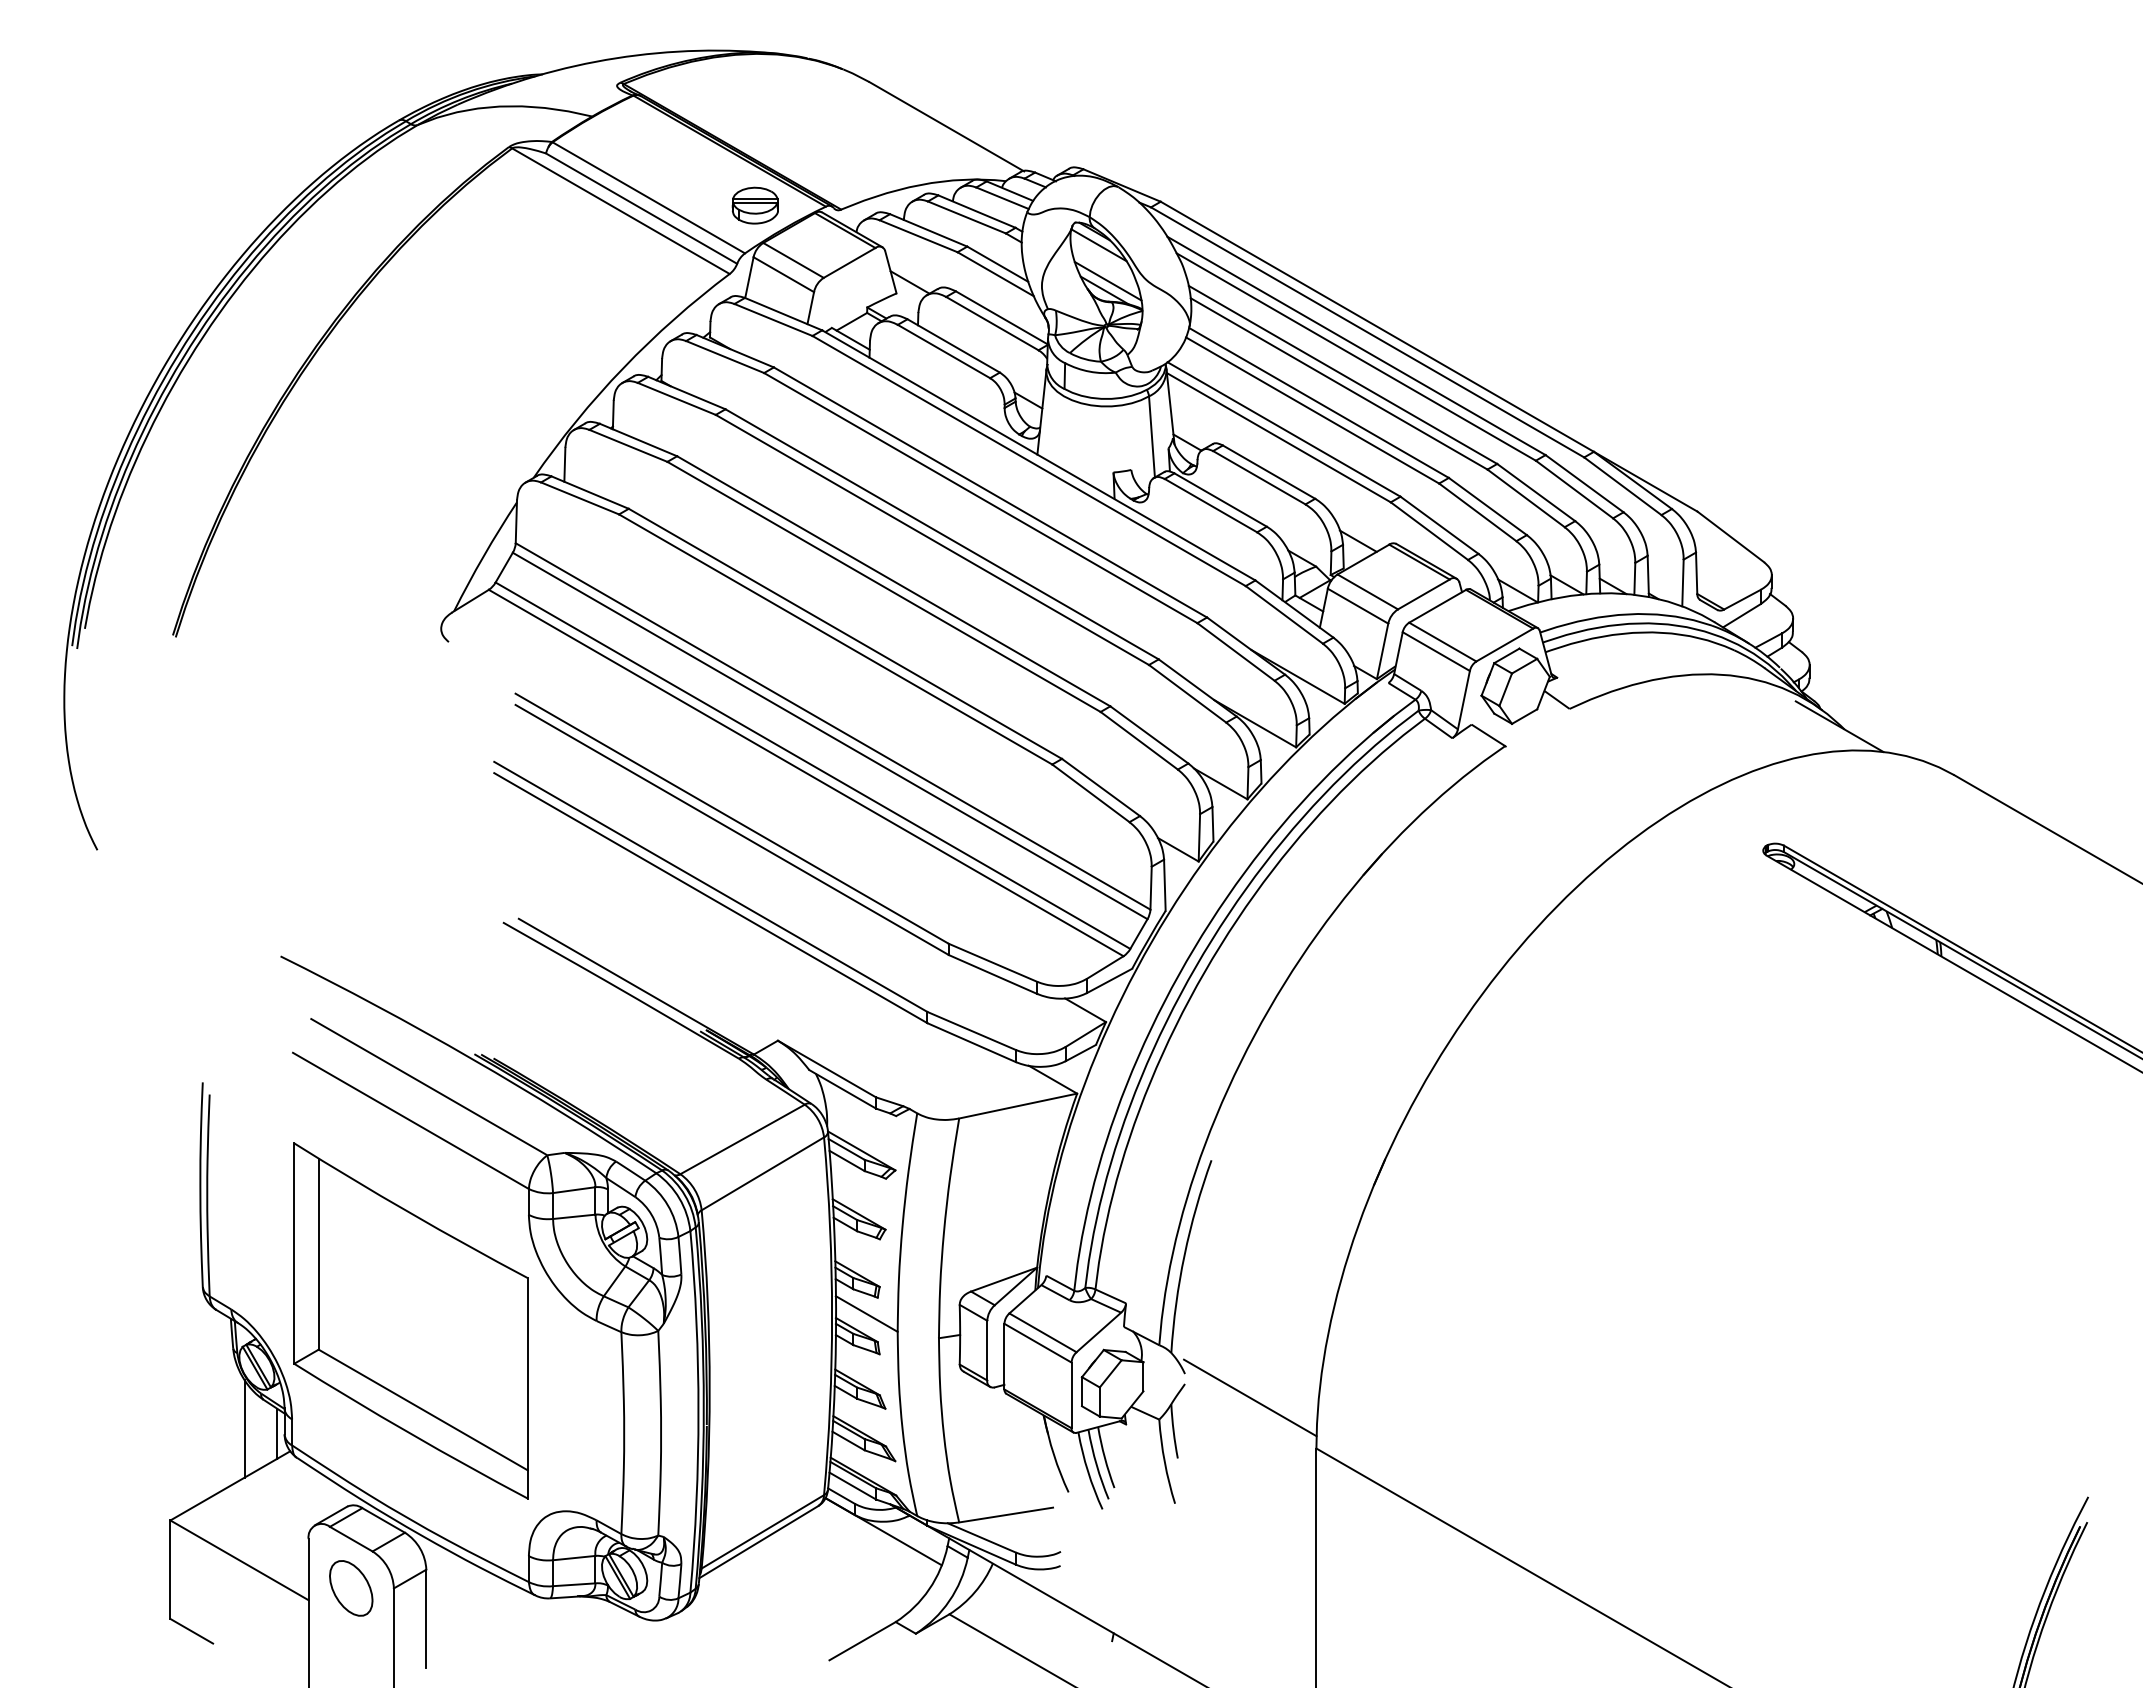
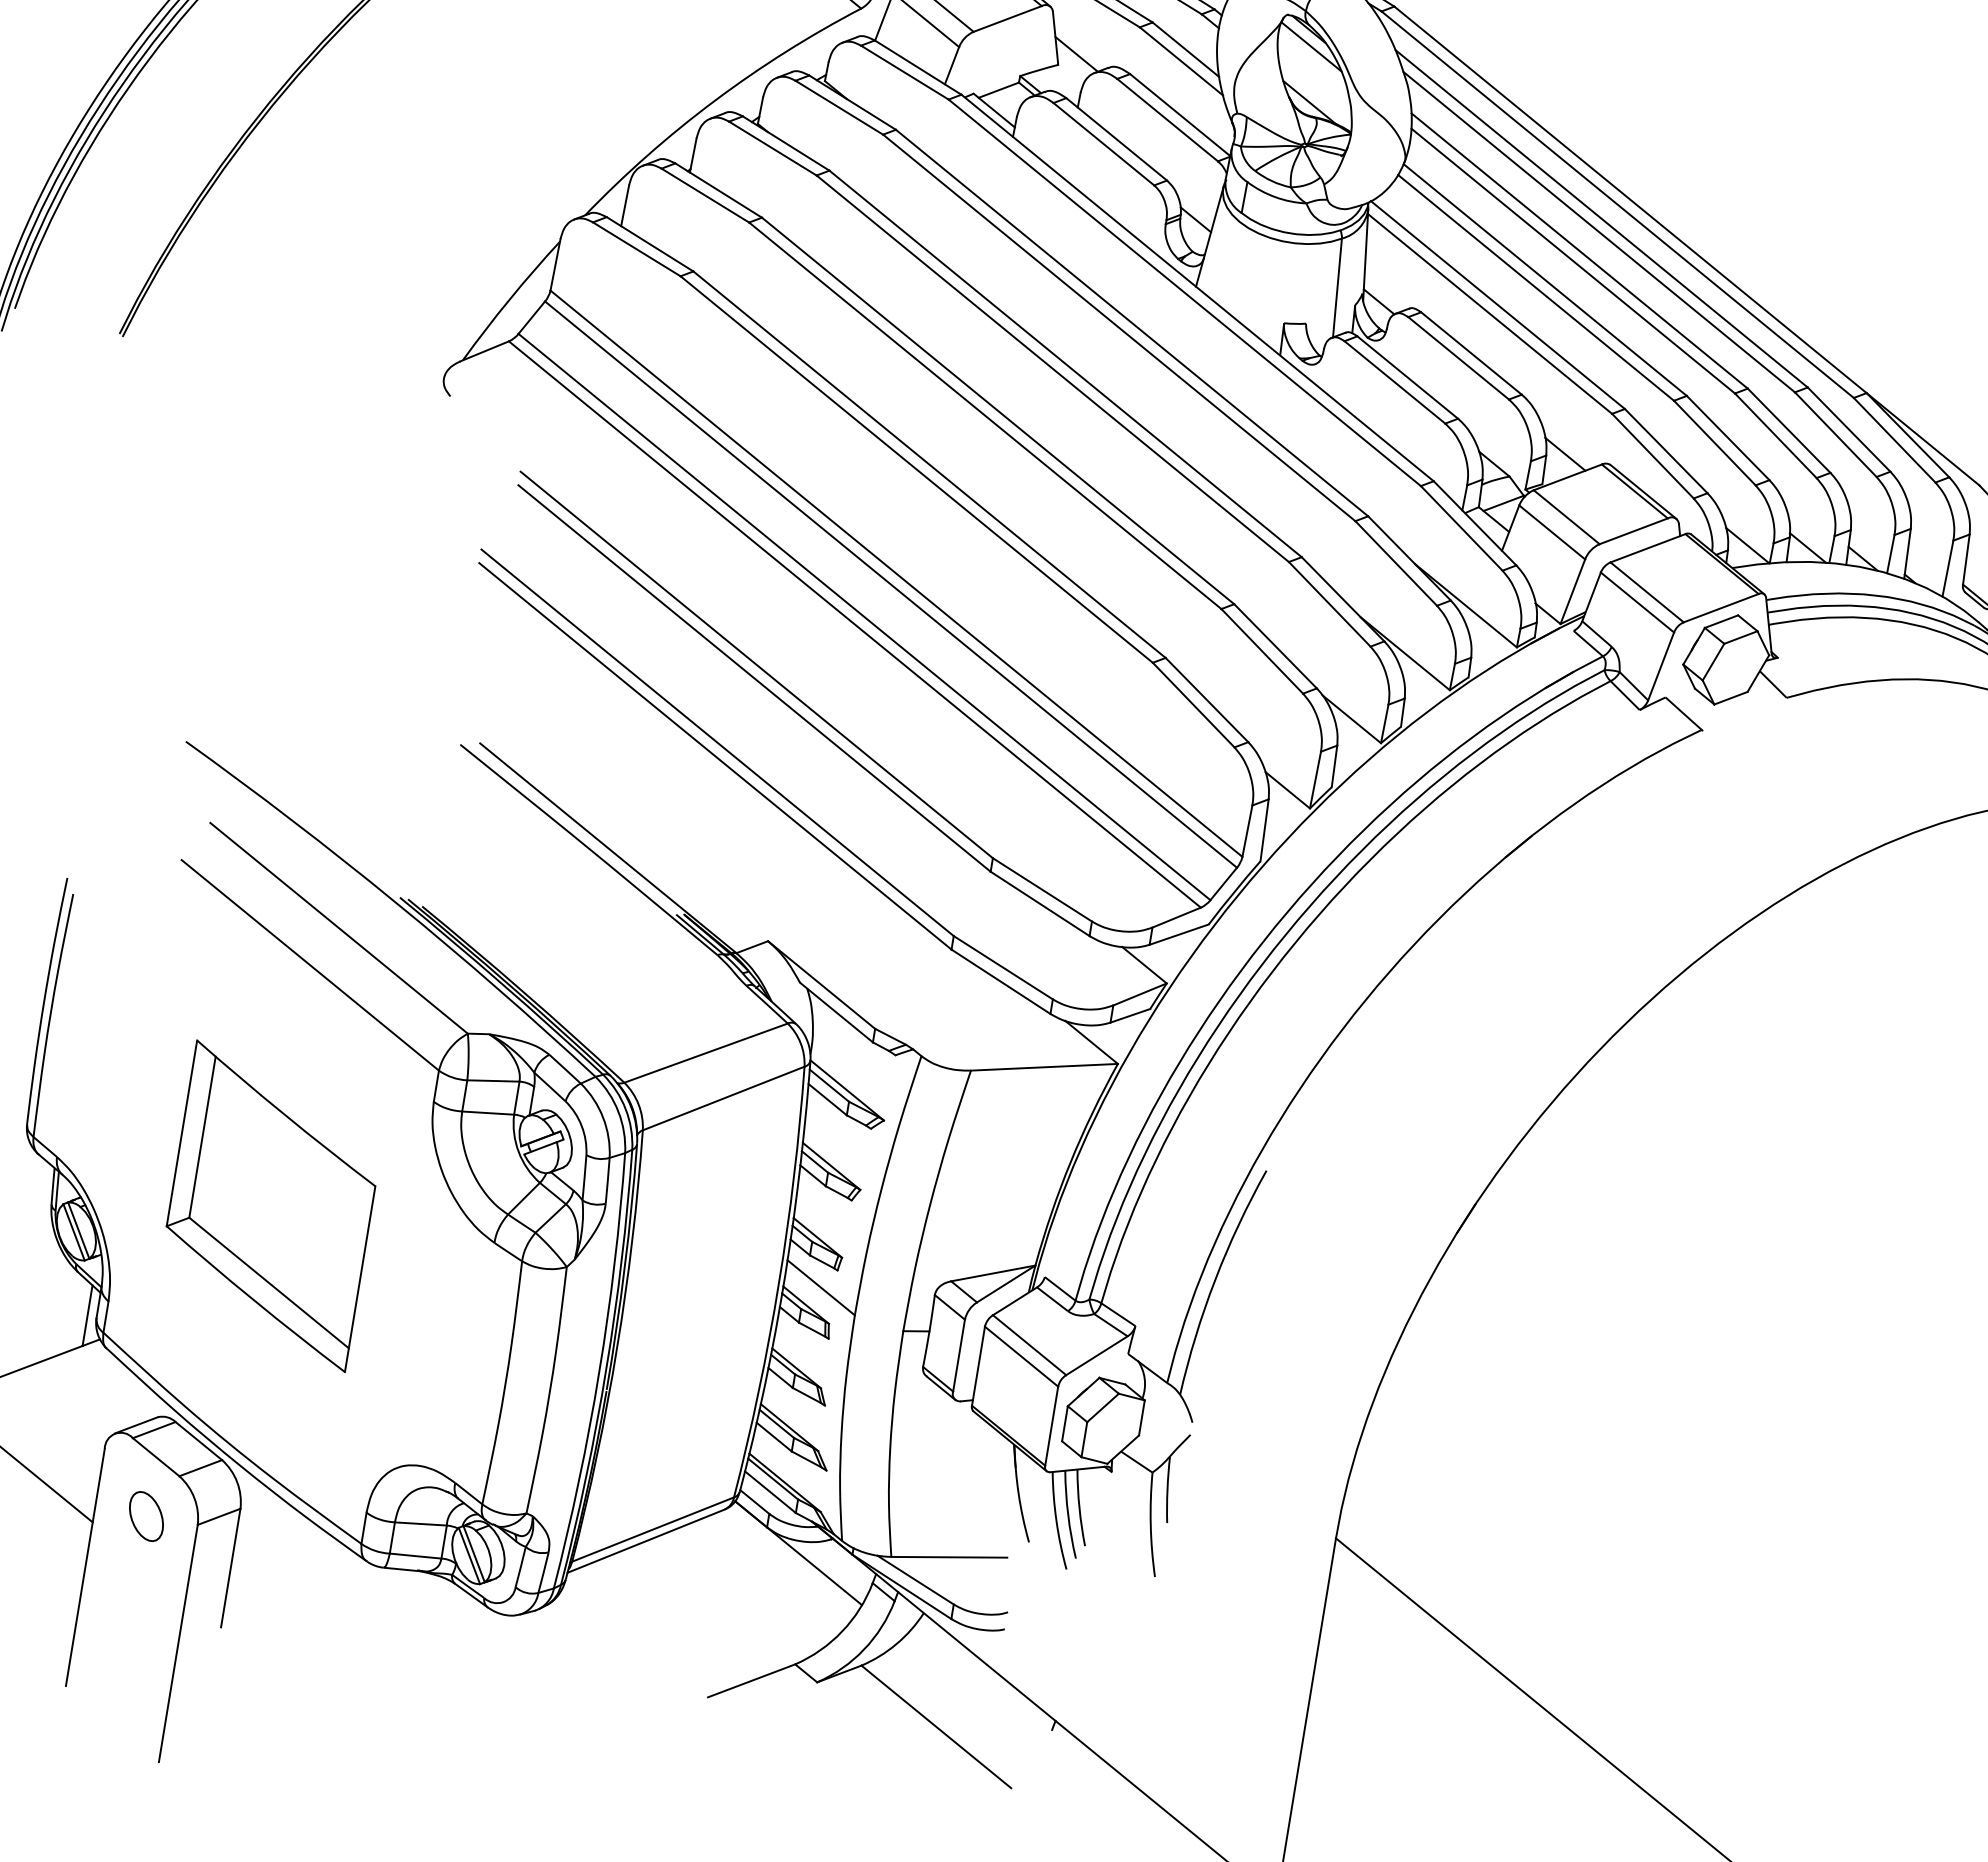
line: (1107, 280) -> (1314, 90), removed
part: (410, 1320) -> (270, 1205), size x0.7
line: (1250, 1397) -> (1266, 1463), removed
line: (244, 1428) -> (49, 1302), removed
part: (351, 1588) -> (146, 1516), size x0.7

